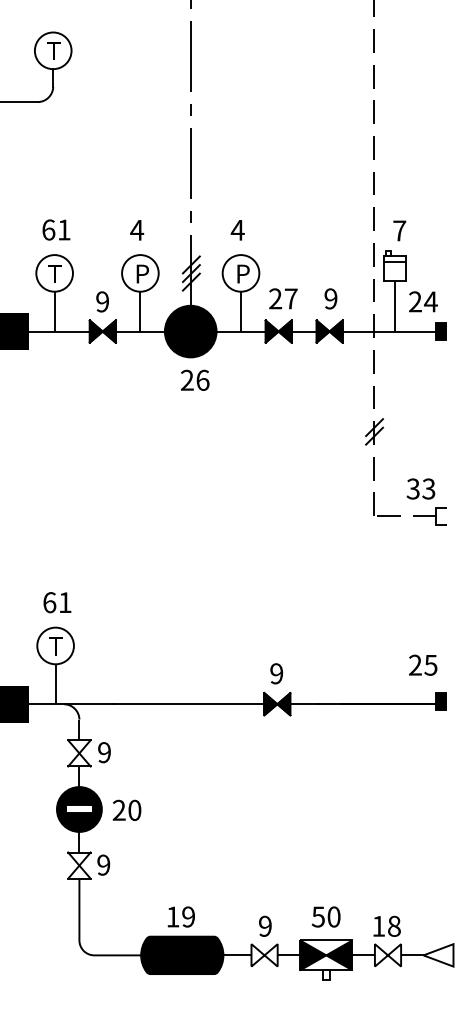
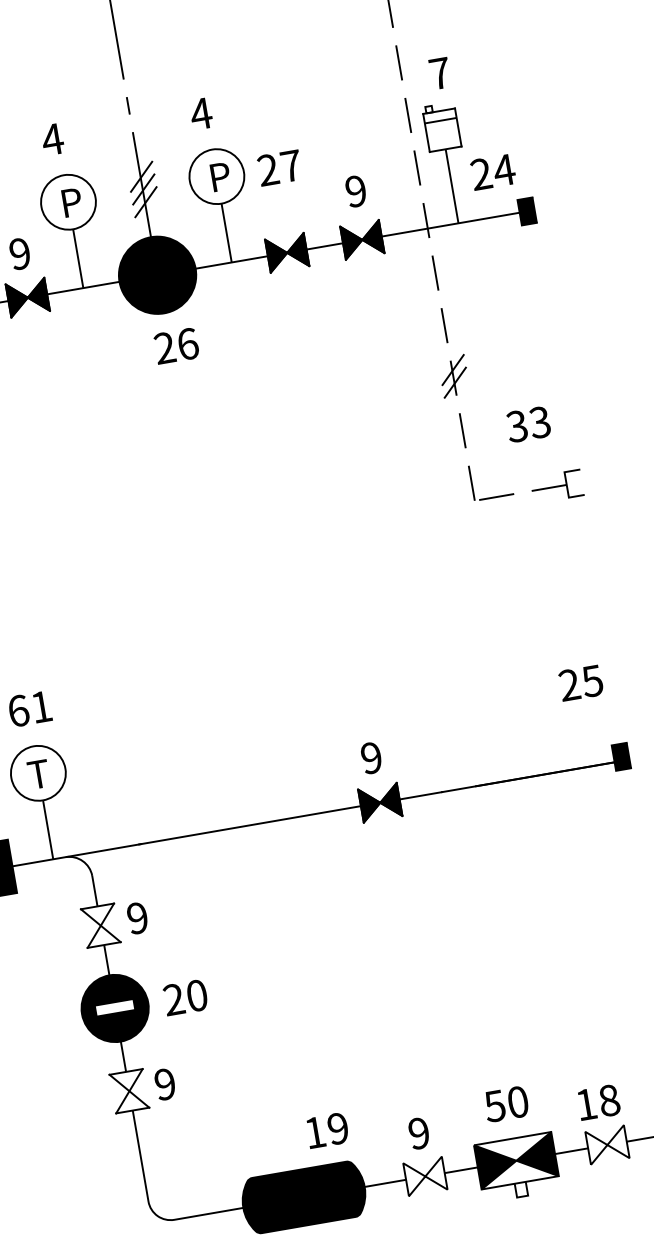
text: (283, 298) -> (279, 167), moved
text: (420, 488) -> (527, 423), moved
text: (423, 664) -> (581, 681), moved
text: (180, 916) -> (326, 1130), moved

